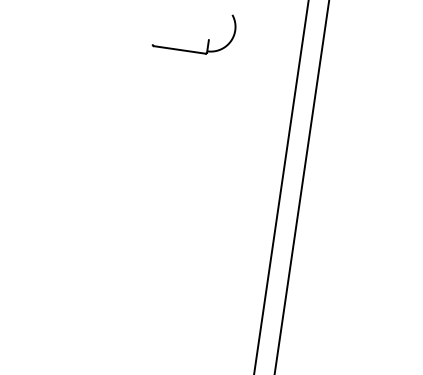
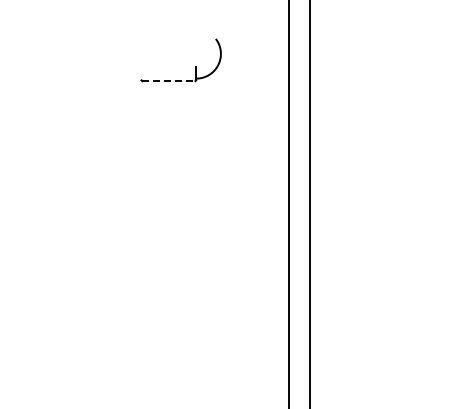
line: (180, 50) -> (169, 81), solid -> dashed

